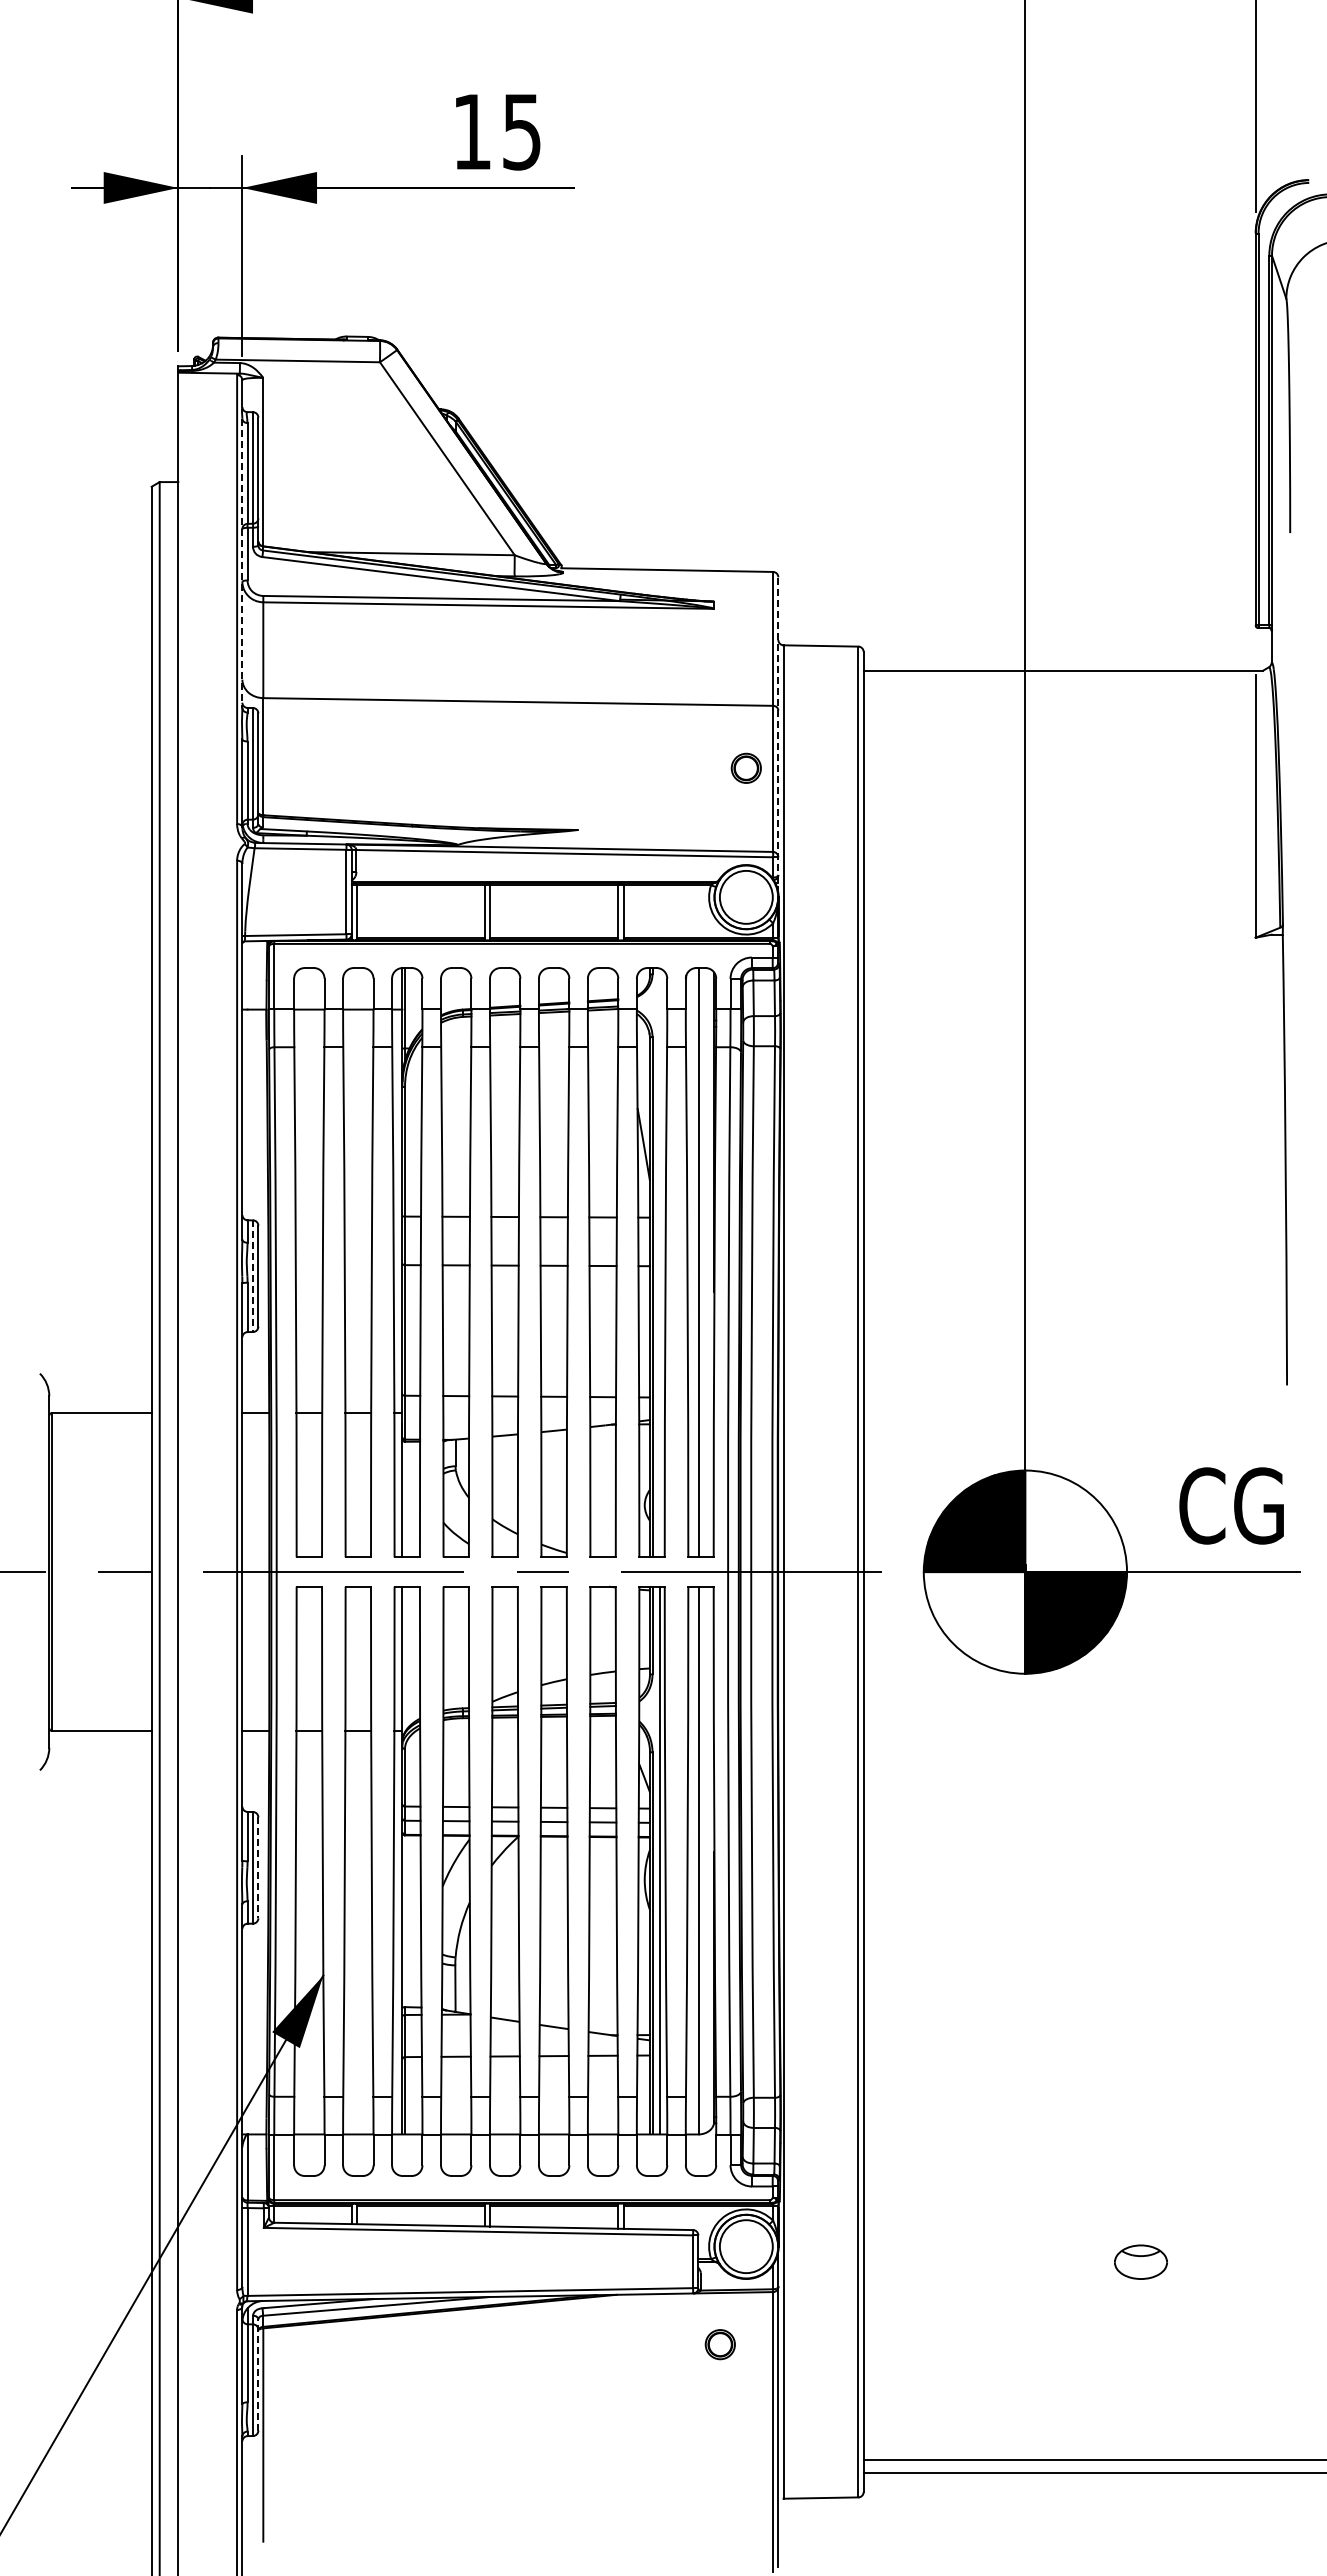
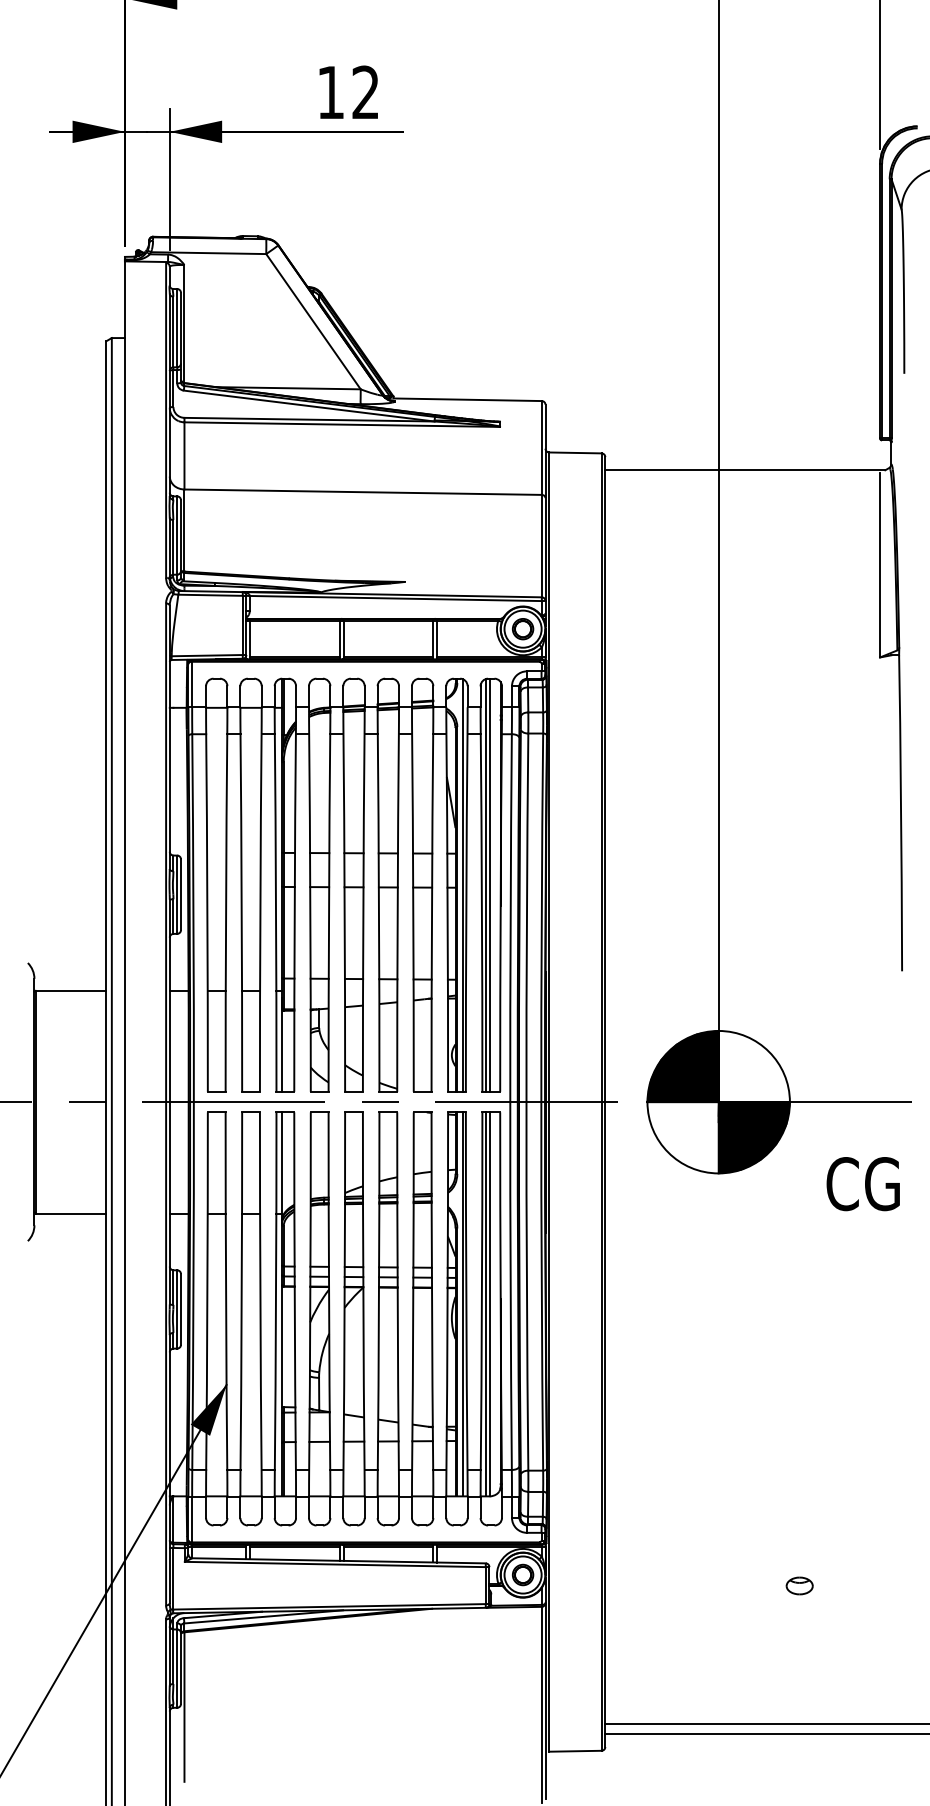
text: (521, 131) -> (365, 92), 15 -> 12
line: (242, 563) -> (169, 395), dashed -> solid
line: (778, 734) -> (545, 514), dashed -> solid
part: (745, 767) -> (522, 628), moved
line: (660, 1262) -> (462, 885), added
line: (693, 1262) -> (486, 885), added
line: (253, 1276) -> (177, 894), dashed -> solid
text: (1231, 1505) -> (863, 1183), moved
line: (693, 1860) -> (486, 1304), added
line: (258, 1868) -> (181, 1309), dashed -> solid
part: (1140, 2262) -> (799, 1586), size x0.71
part: (719, 2344) -> (522, 1574), moved
line: (258, 2375) -> (181, 1665), dashed -> solid

